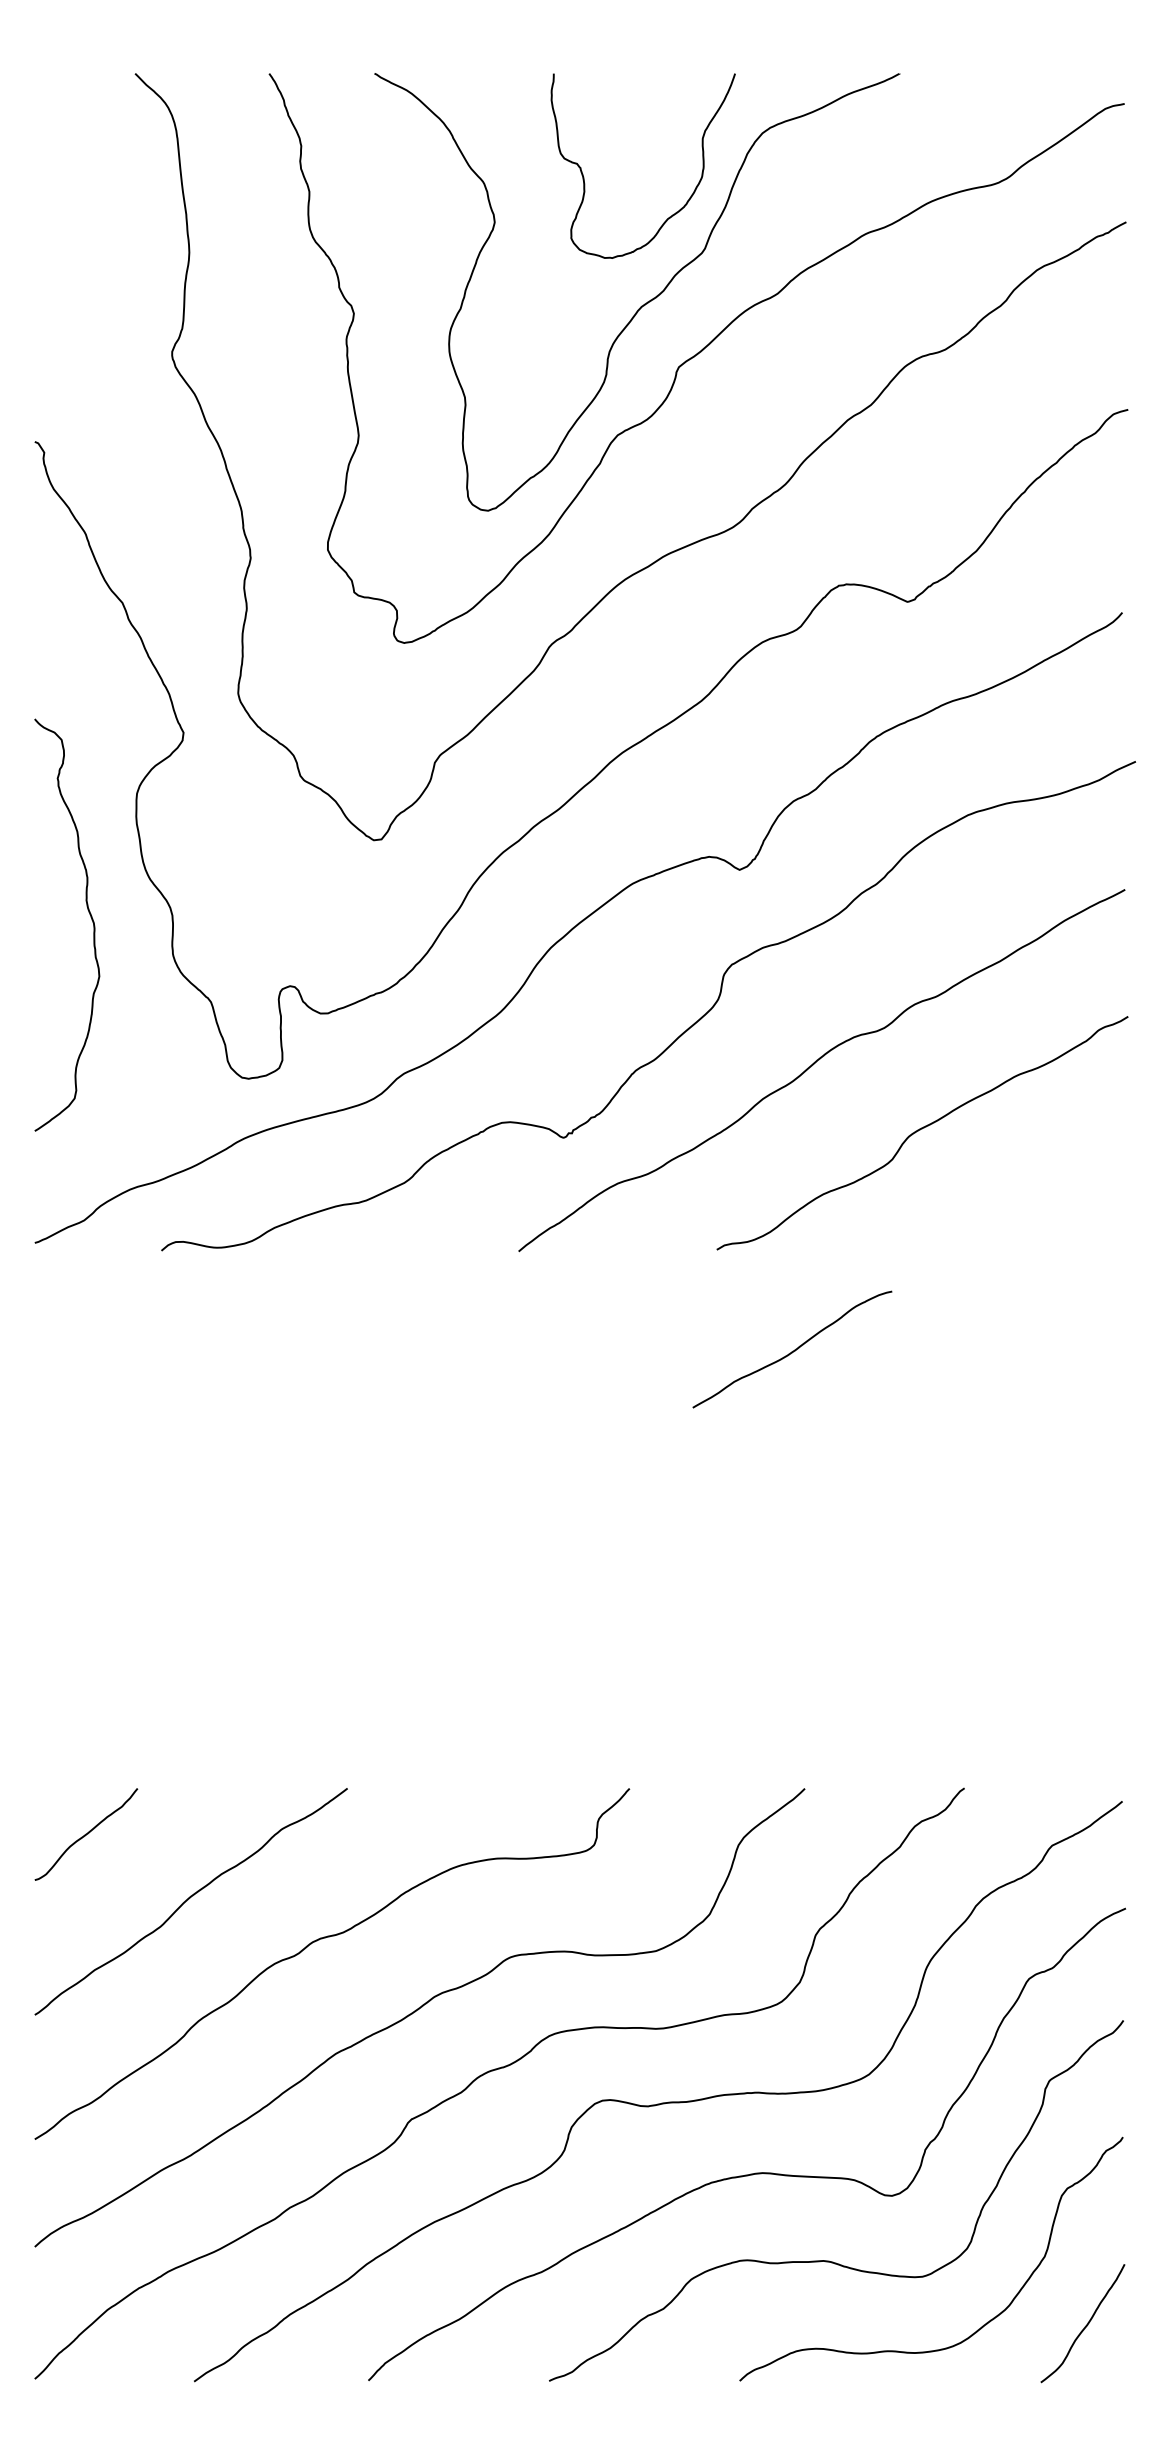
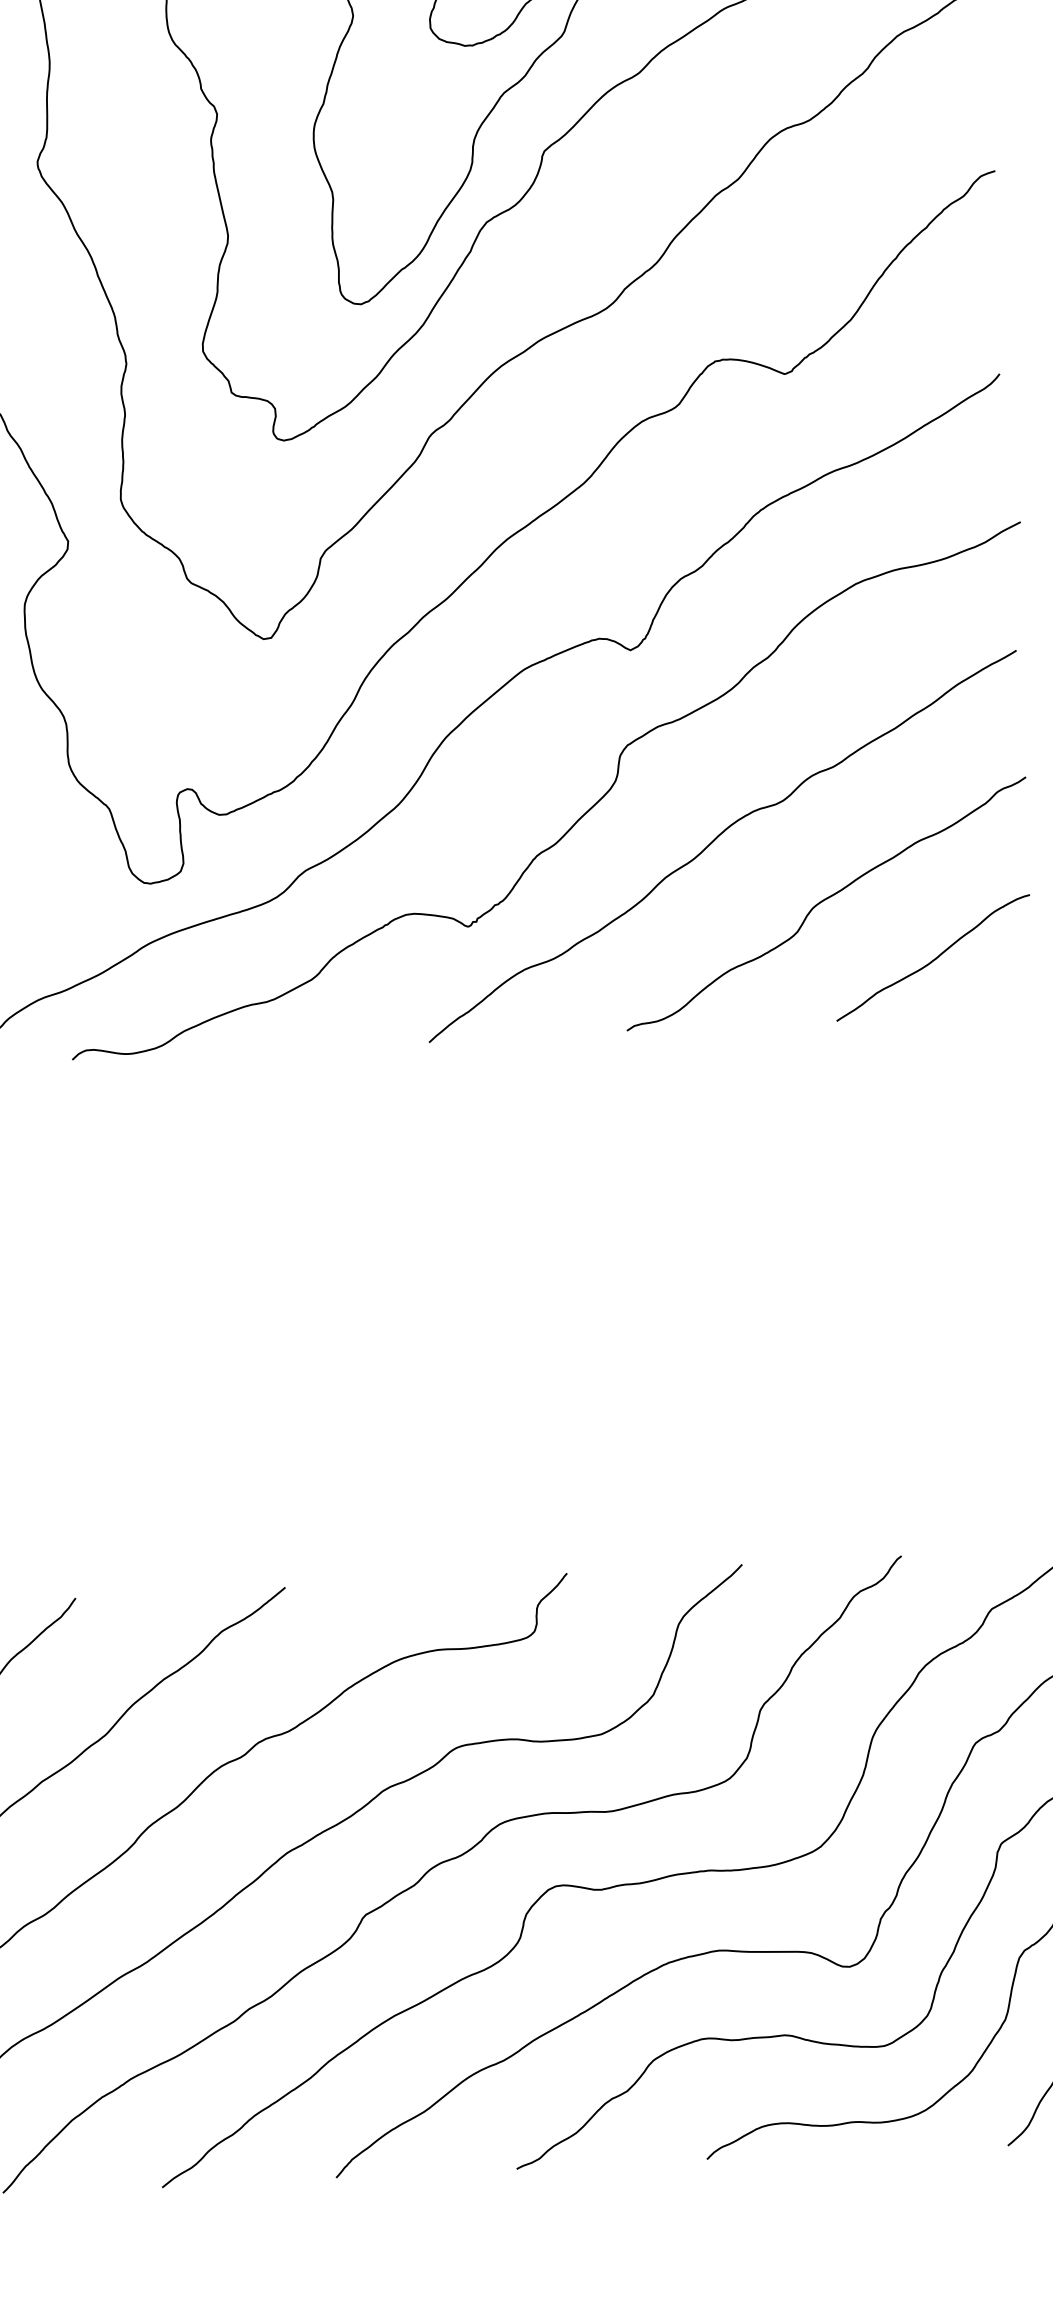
curve: (793, 1350) -> (934, 958), moved

